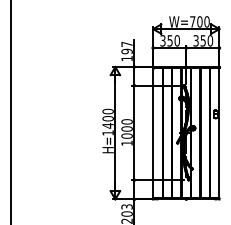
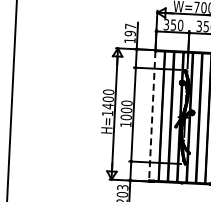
line: (153, 133) -> (152, 116), solid -> dashed

